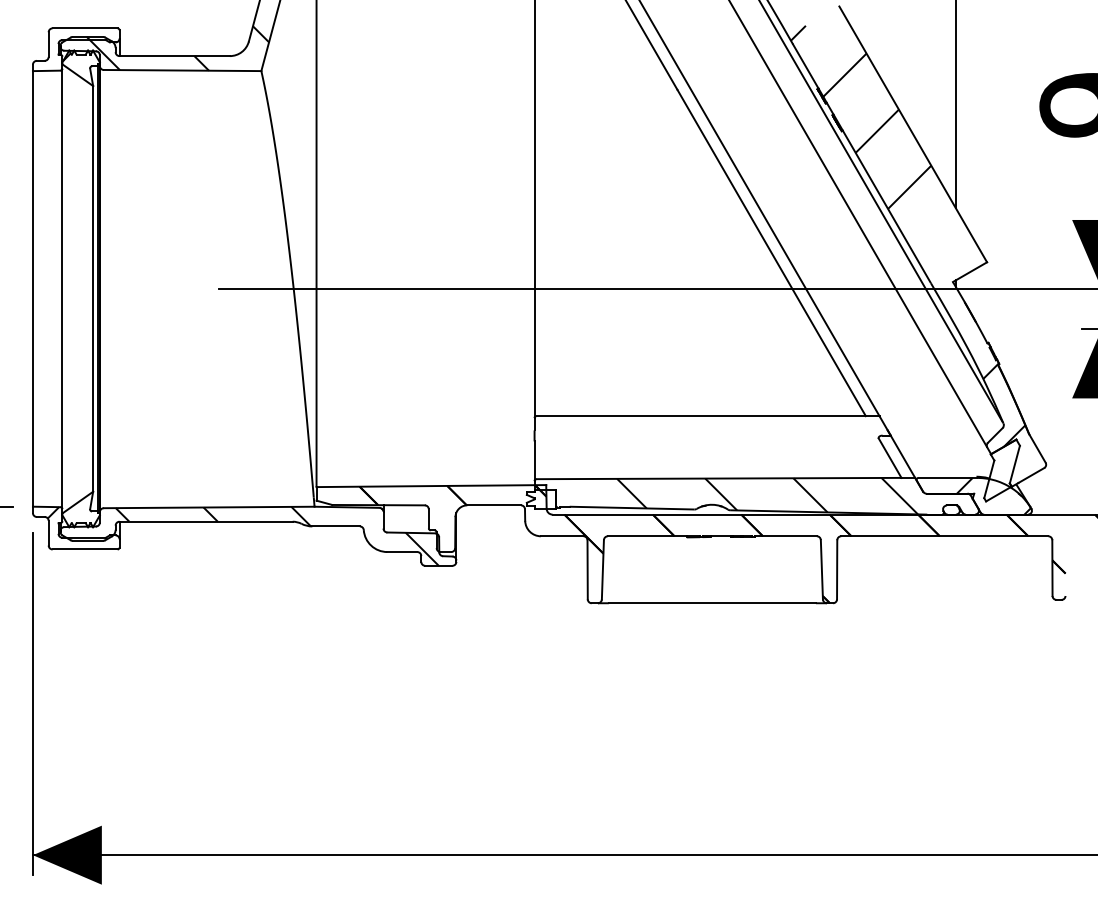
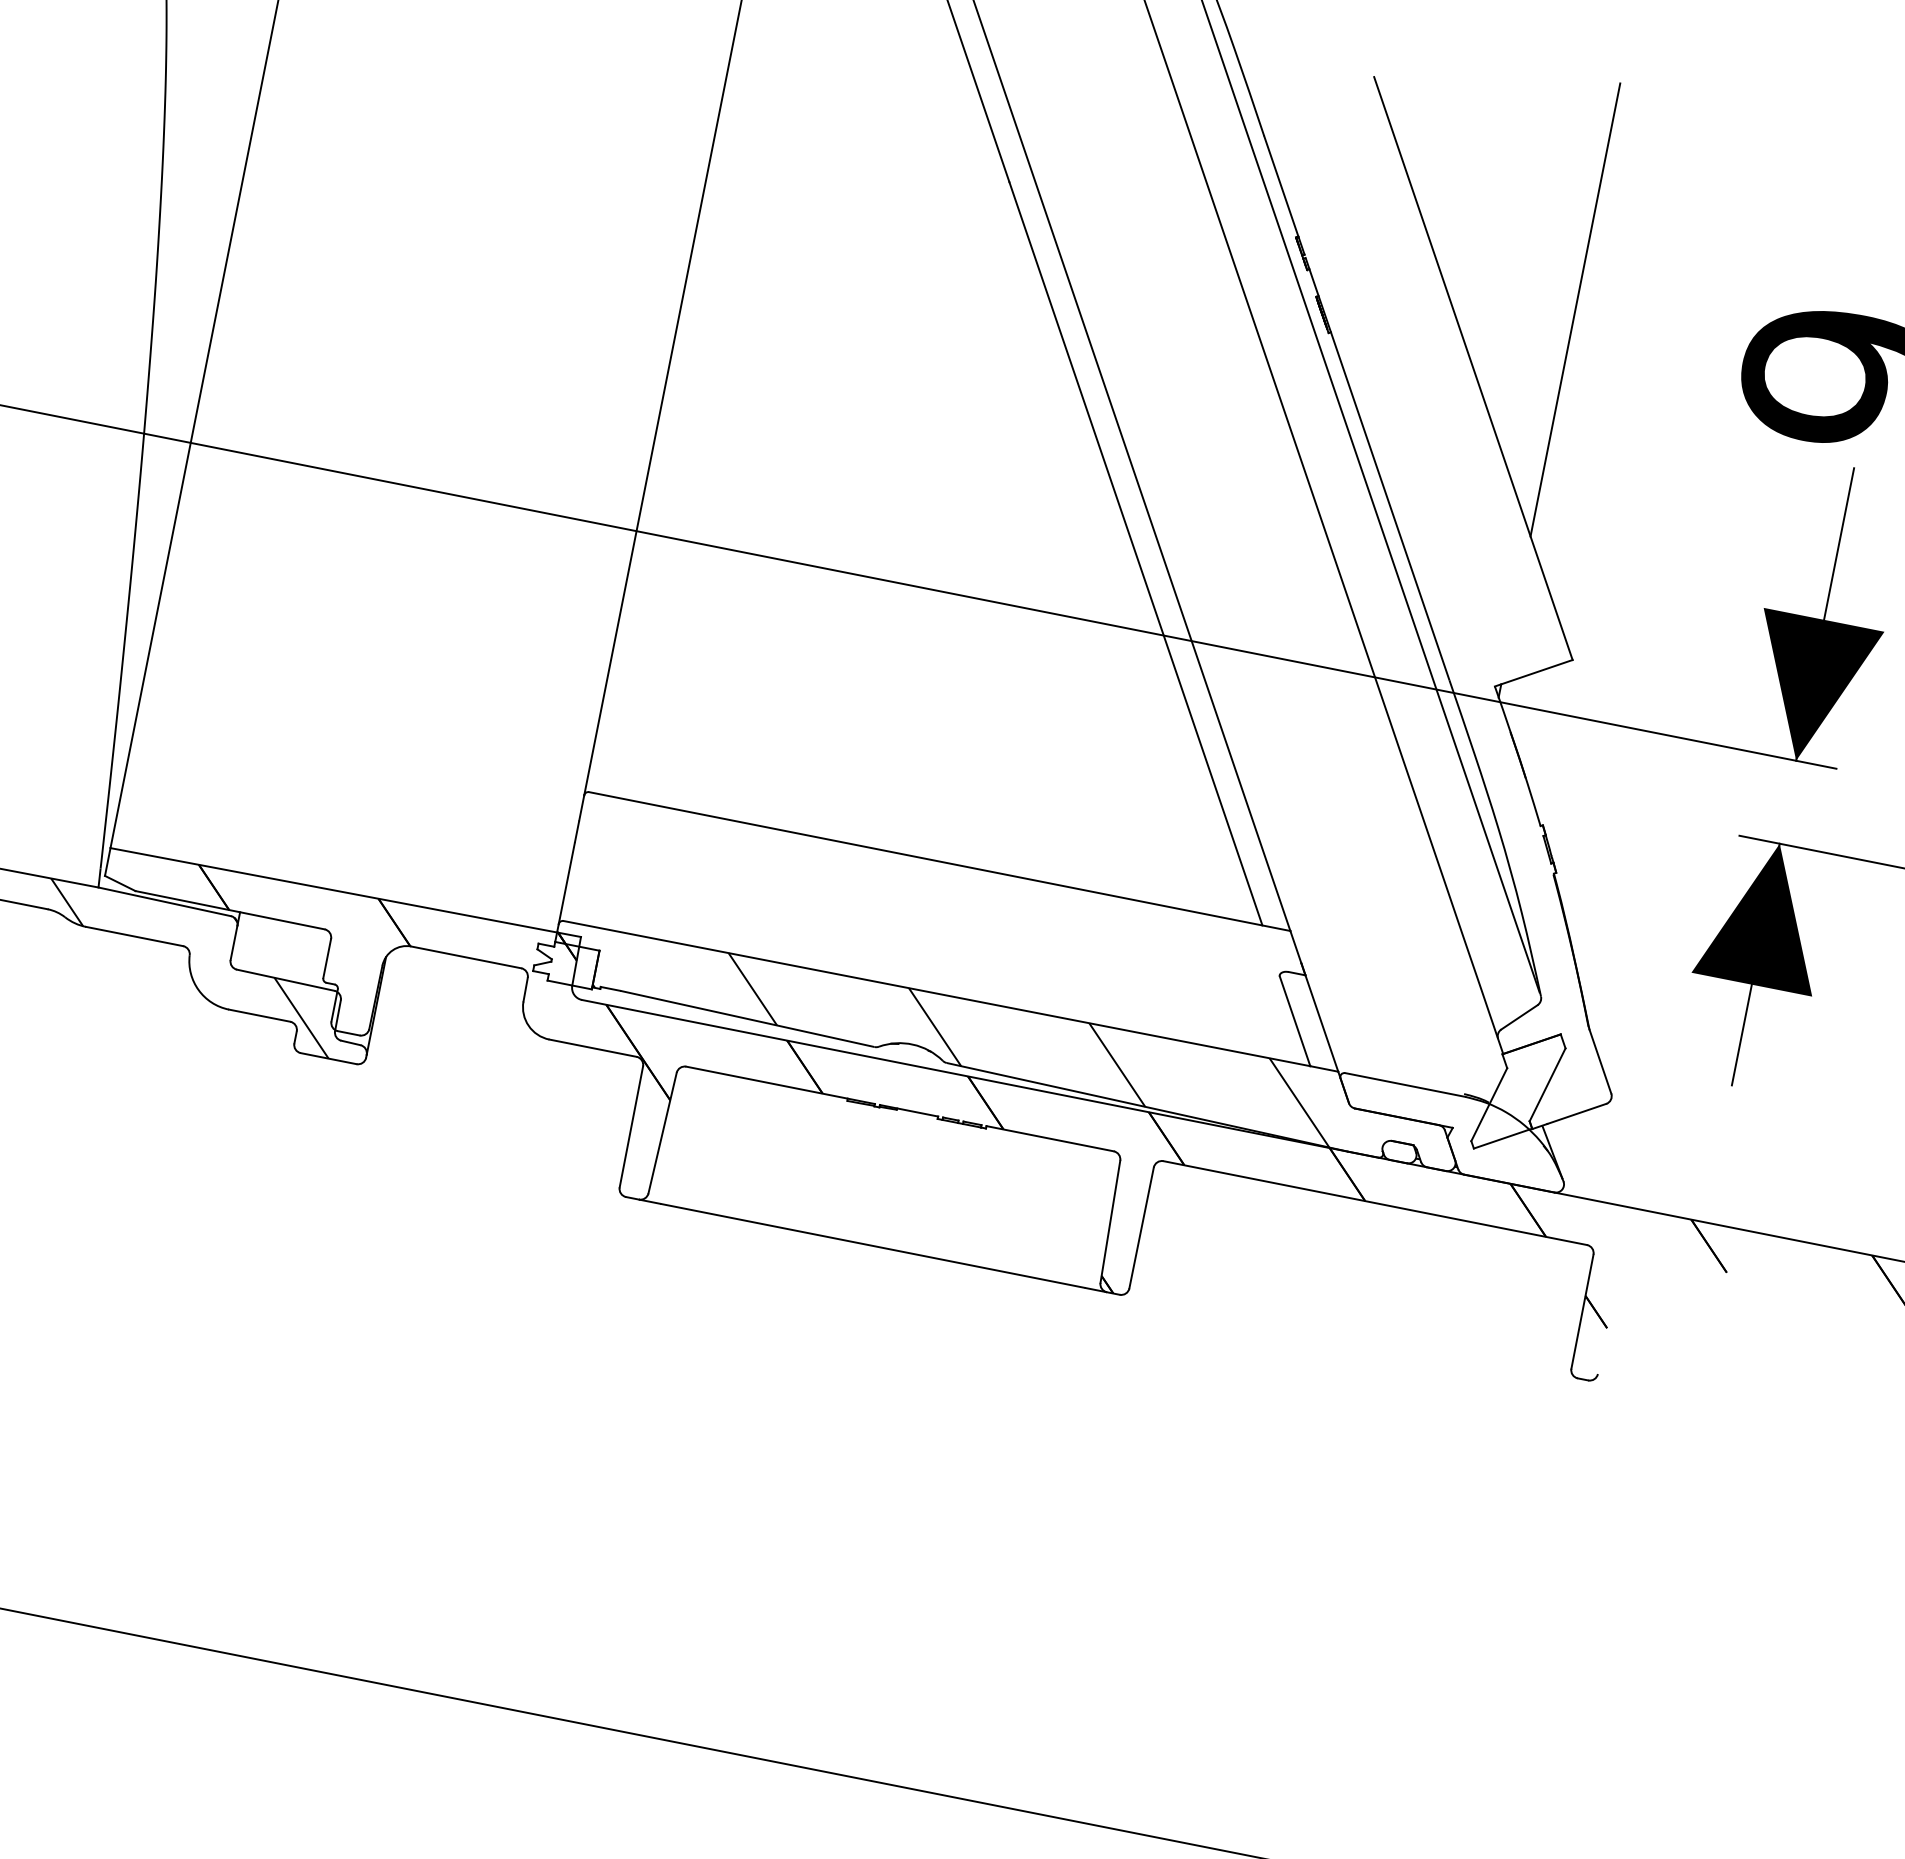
hatch: (907, 235) -> (1420, 572), removed
hatch: (993, 495) -> (1491, 1139), removed

